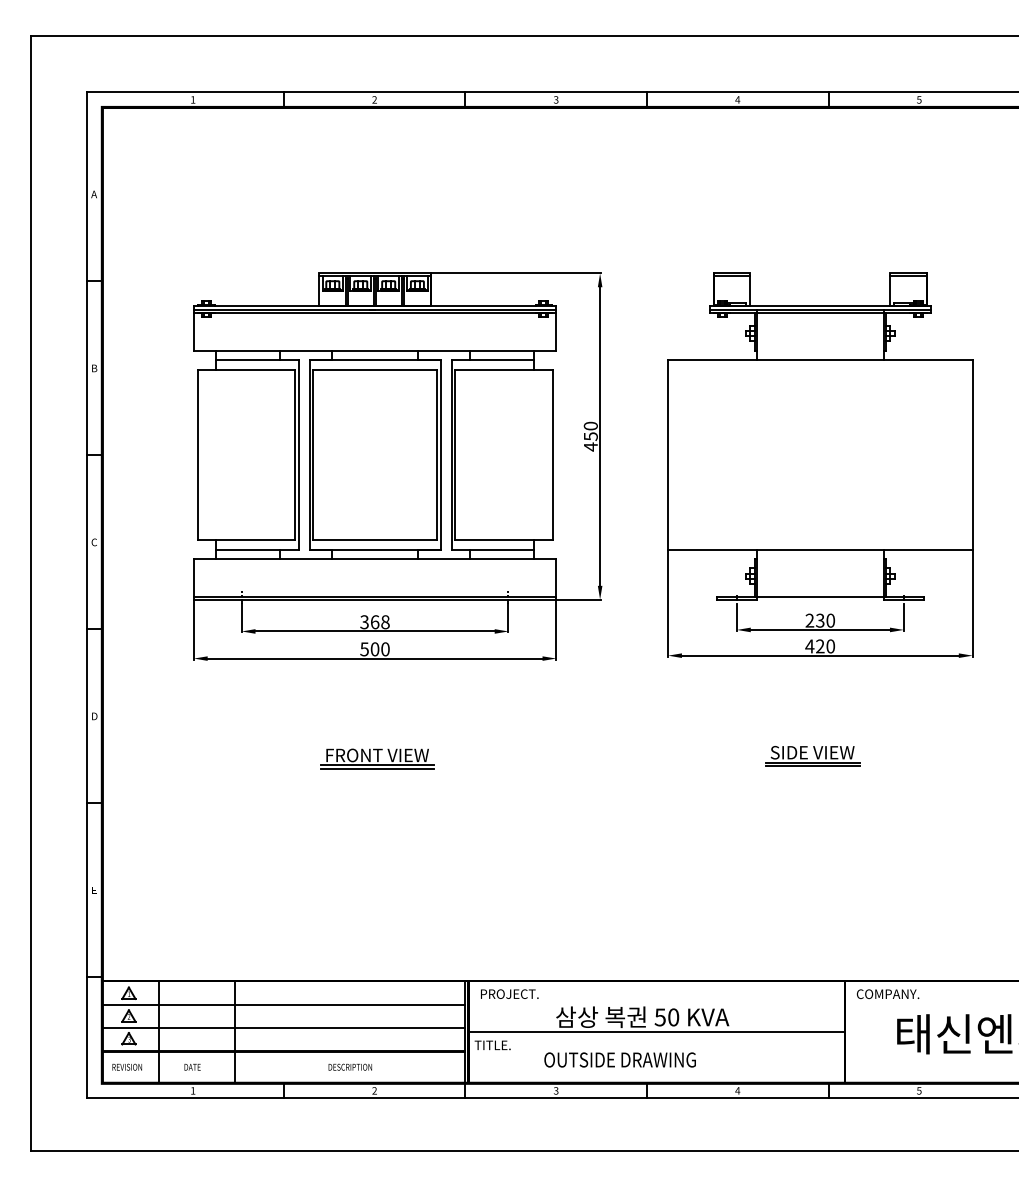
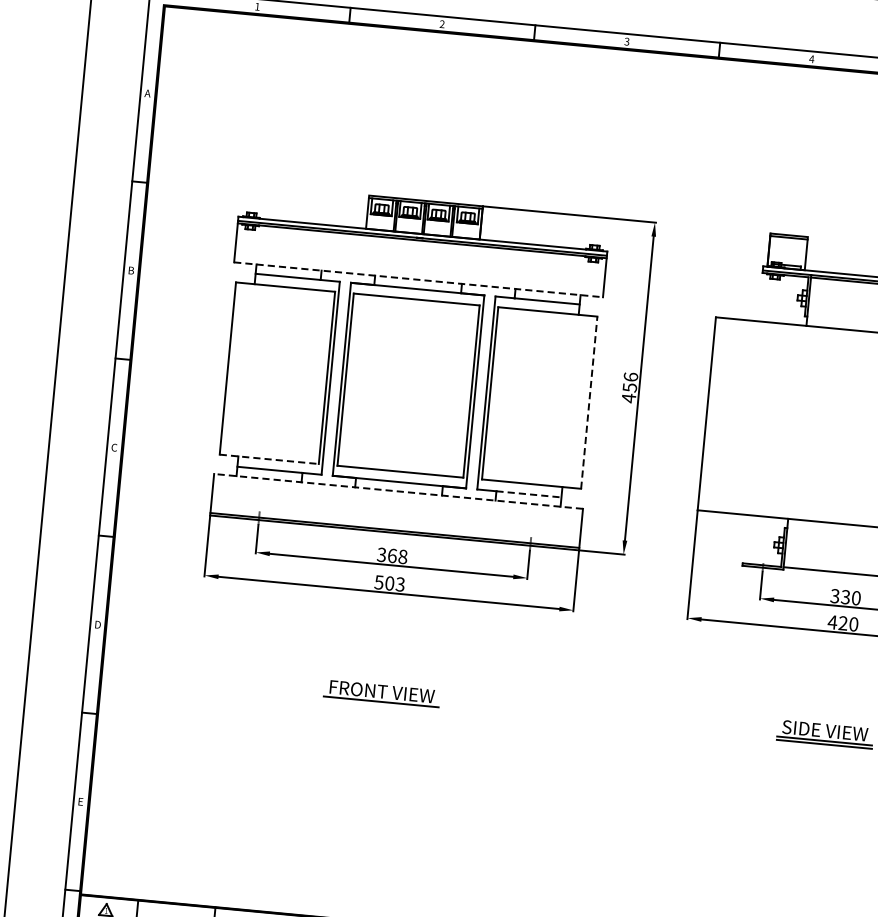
line: (375, 350) -> (419, 279), solid -> dashed
text: (590, 425) -> (630, 376), 450 -> 456
line: (552, 454) -> (589, 402), solid -> dashed
line: (246, 539) -> (269, 459), solid -> dashed
line: (502, 549) -> (529, 494), solid -> dashed
line: (374, 558) -> (397, 491), solid -> dashed
text: (809, 620) -> (834, 595), 230 -> 330
text: (385, 649) -> (400, 584), 500 -> 503
line: (377, 768) -> (380, 705), removed

